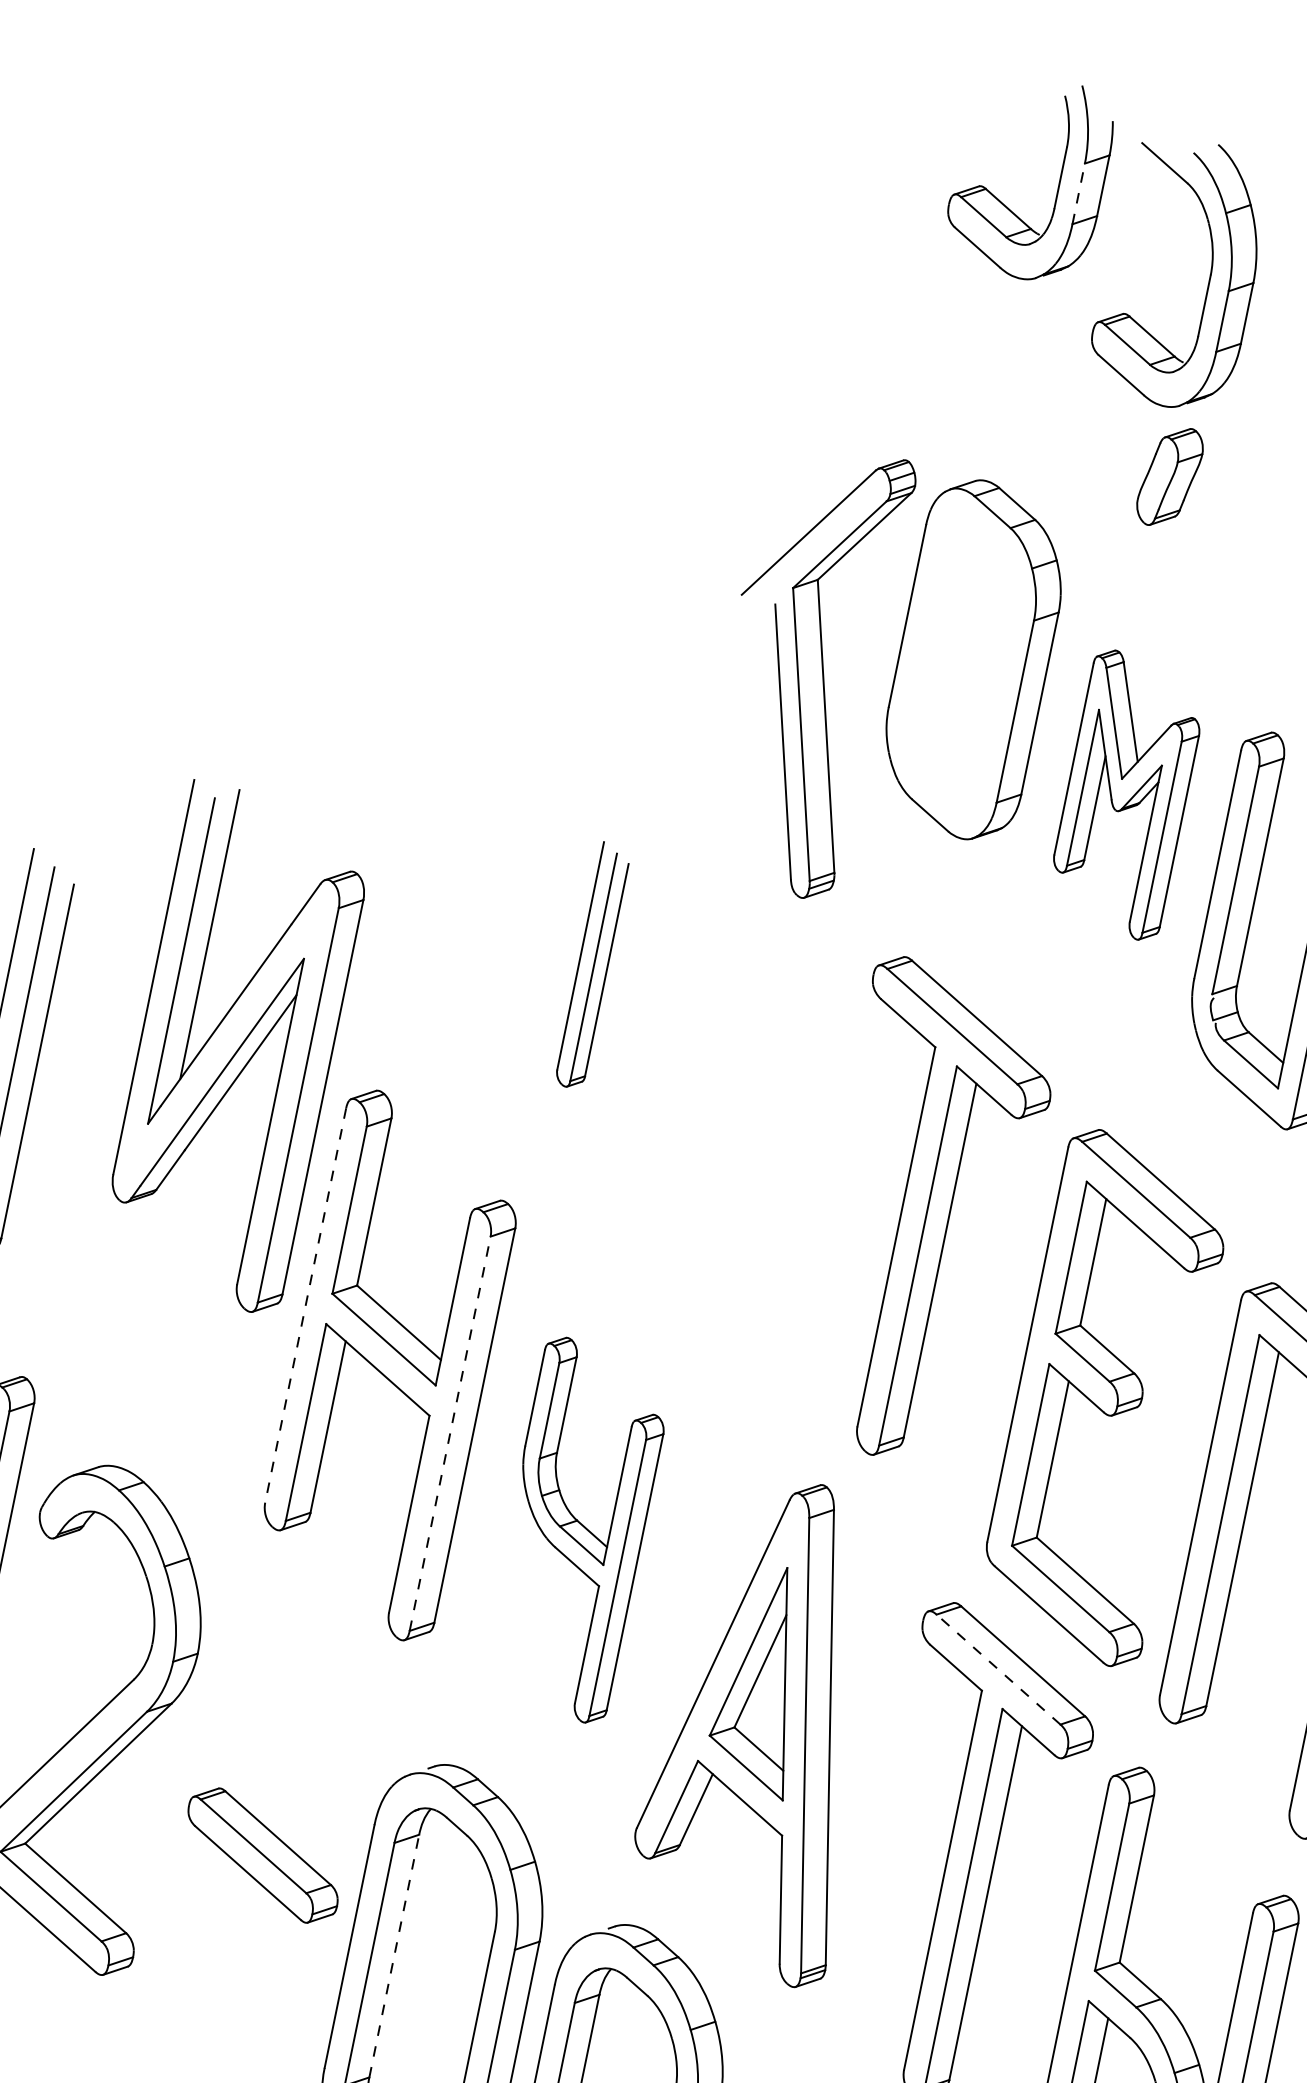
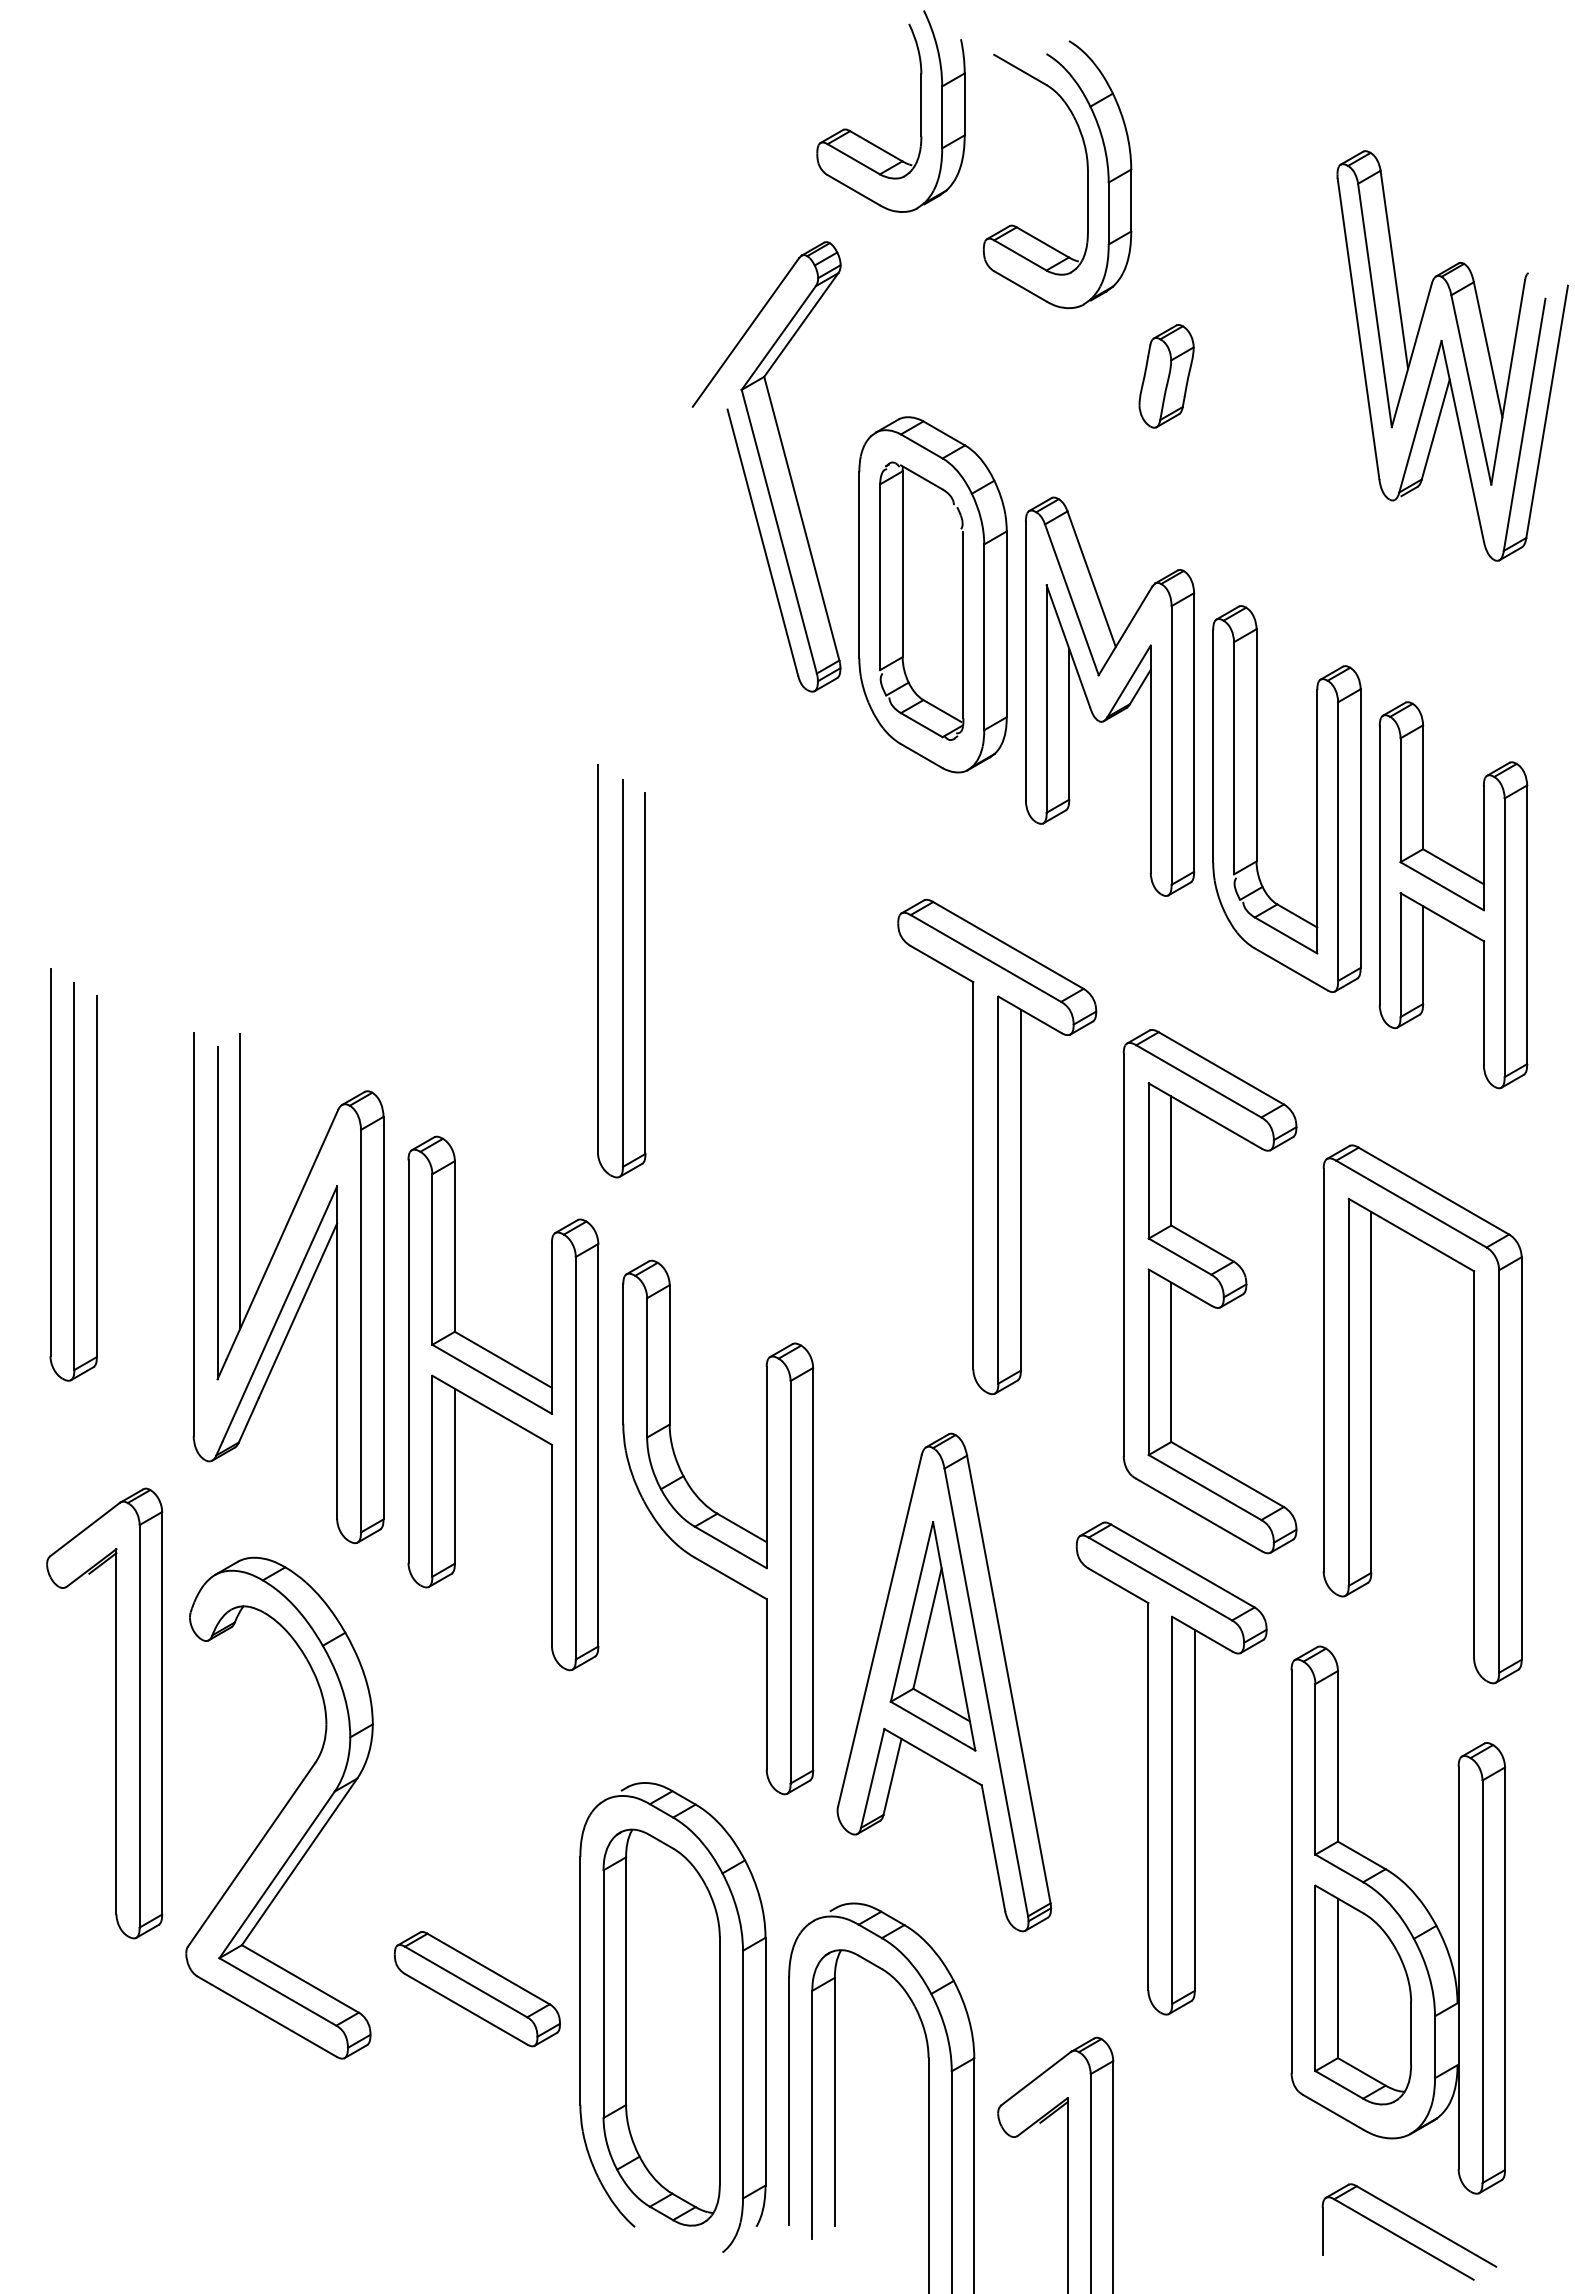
line: (1078, 194) -> (942, 117), dashed -> solid
part: (1169, 477) -> (1166, 376), moved
part: (943, 659) -> (903, 600), added
part: (802, 668) -> (766, 466), moved
part: (1127, 795) -> (1110, 696), size x1.43
part: (592, 966) -> (621, 971), size x1.67
part: (236, 1048) -> (288, 1287), moved
line: (305, 1306) -> (408, 1362), dashed -> solid
line: (450, 1432) -> (575, 1457), dashed -> solid
part: (576, 1530) -> (718, 1527), size x1.43
line: (998, 1670) -> (1160, 1579), dashed -> solid
part: (262, 1855) -> (476, 1989), moved
line: (394, 1956) -> (626, 1981), dashed -> solid

